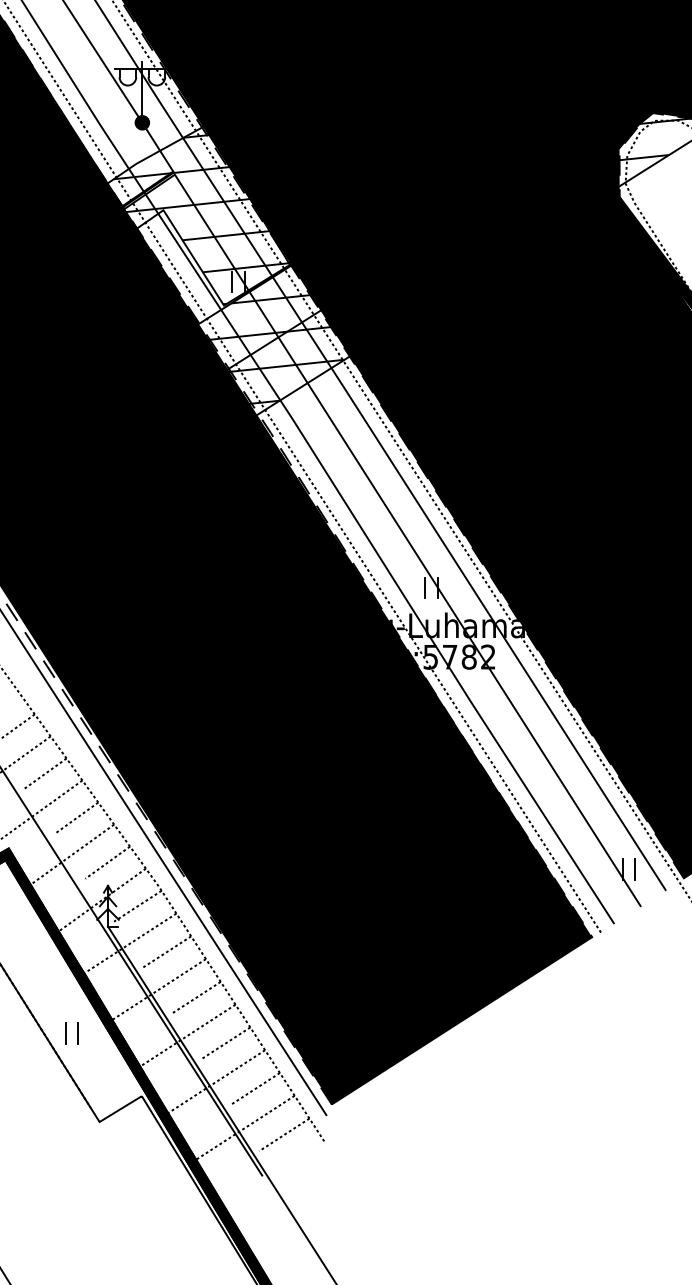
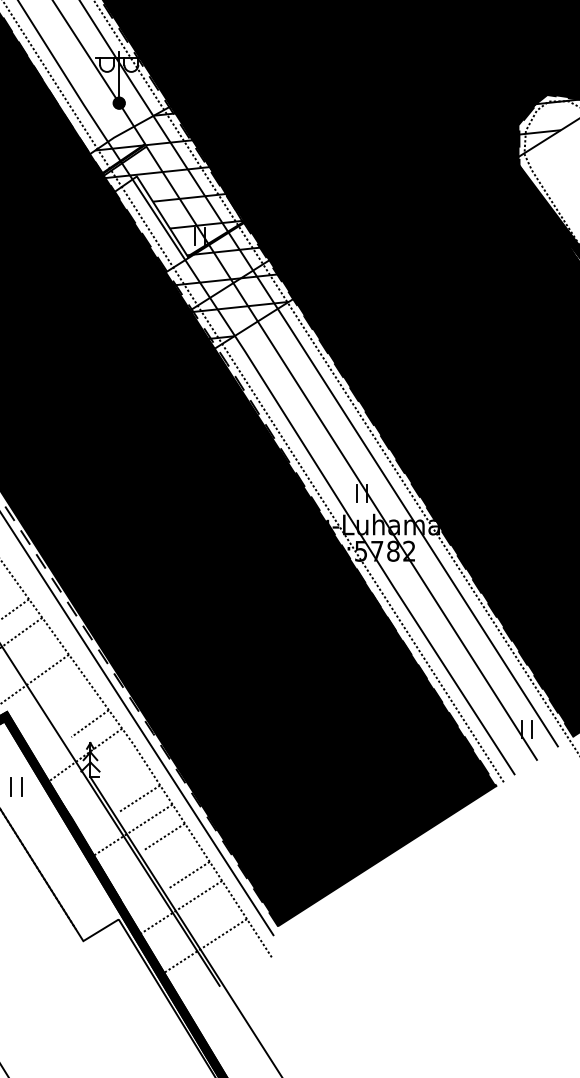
line: (44, 773) -> (37, 648), removed
line: (76, 817) -> (63, 685), removed
line: (70, 855) -> (58, 717), removed
line: (137, 905) -> (115, 759), removed
line: (128, 944) -> (107, 792), removed
part: (71, 1033) -> (16, 787), moved
line: (186, 1036) -> (156, 869), removed
line: (254, 1089) -> (213, 913), removed
line: (284, 1134) -> (238, 951), removed

